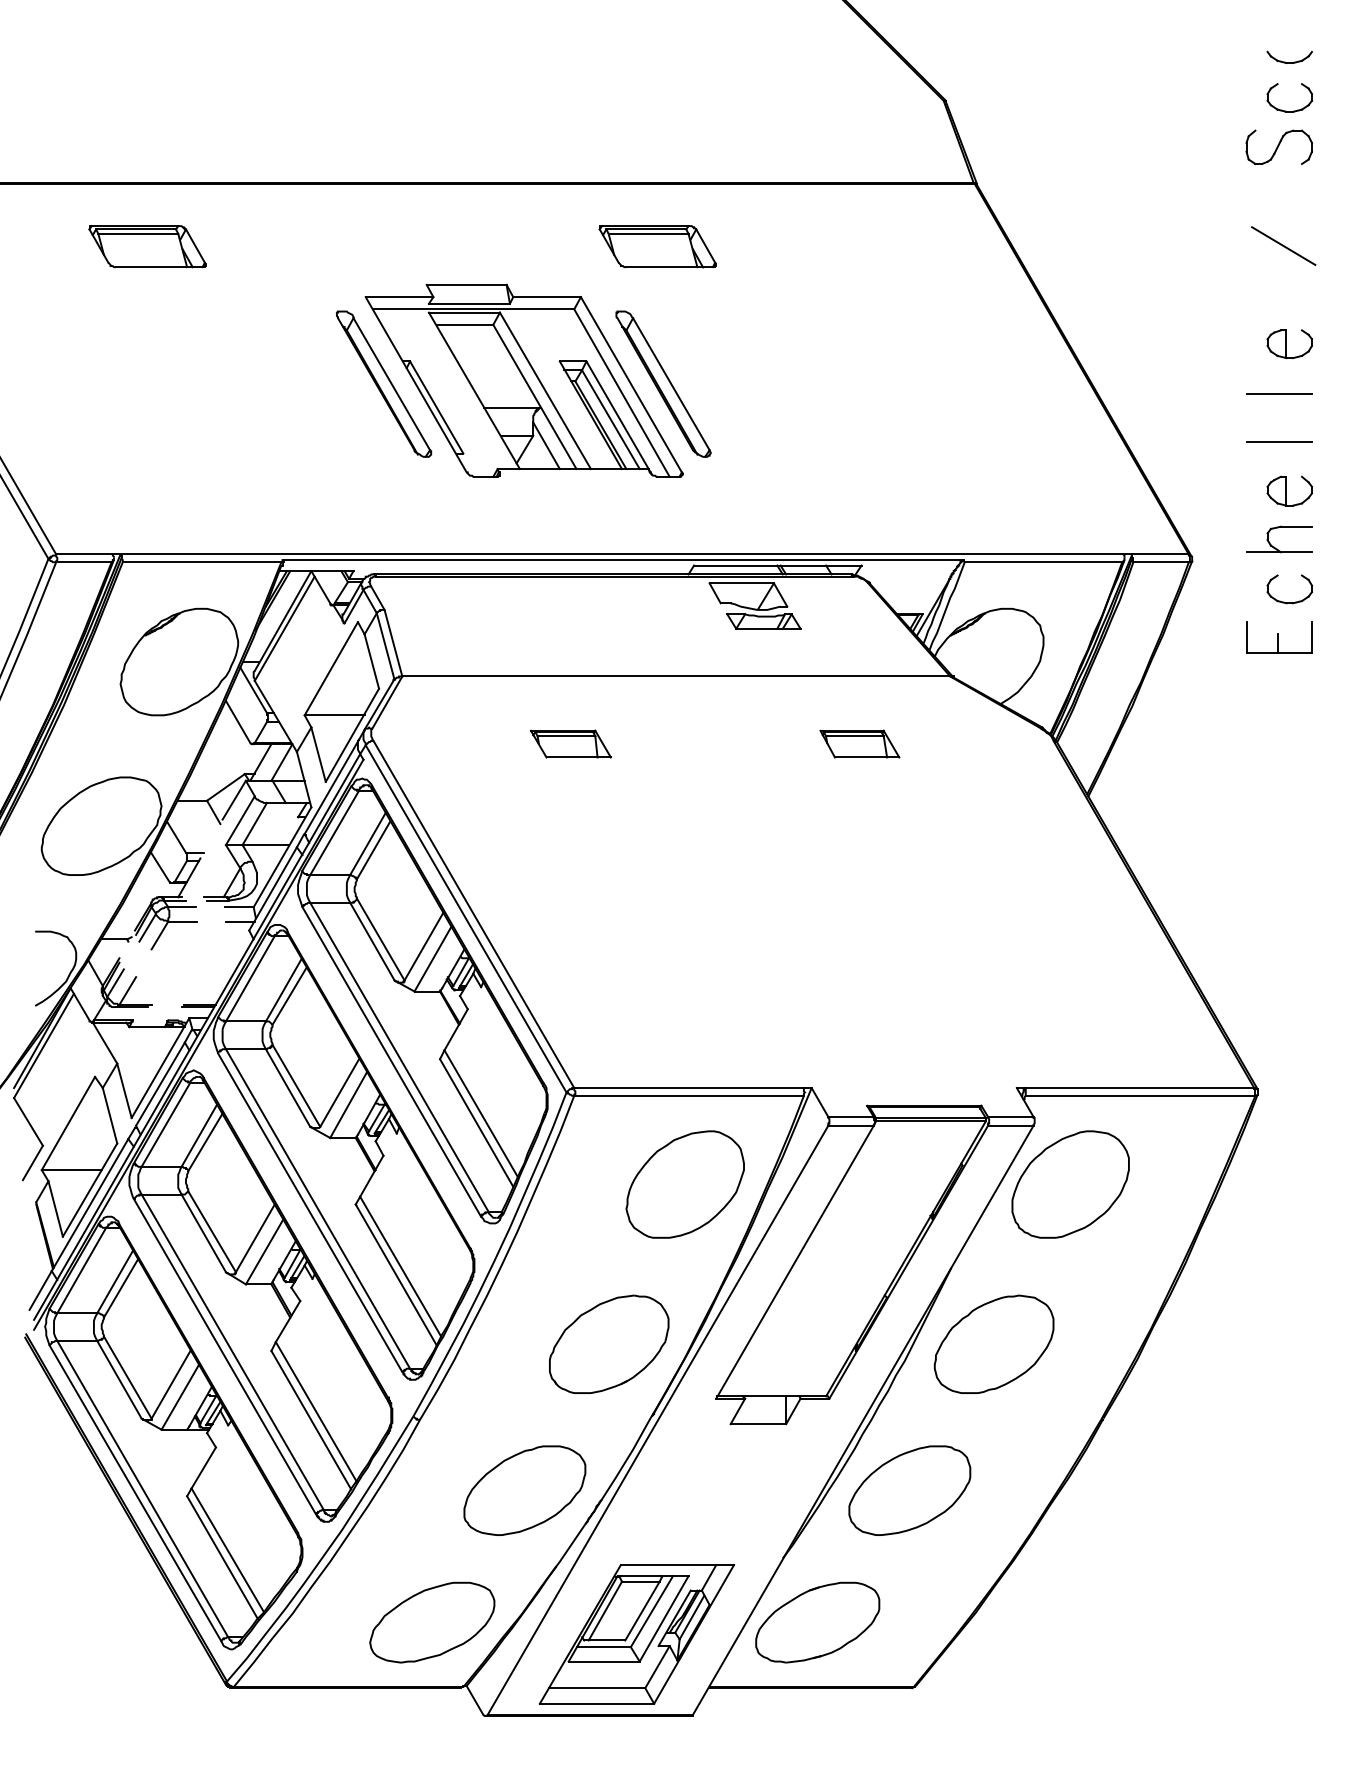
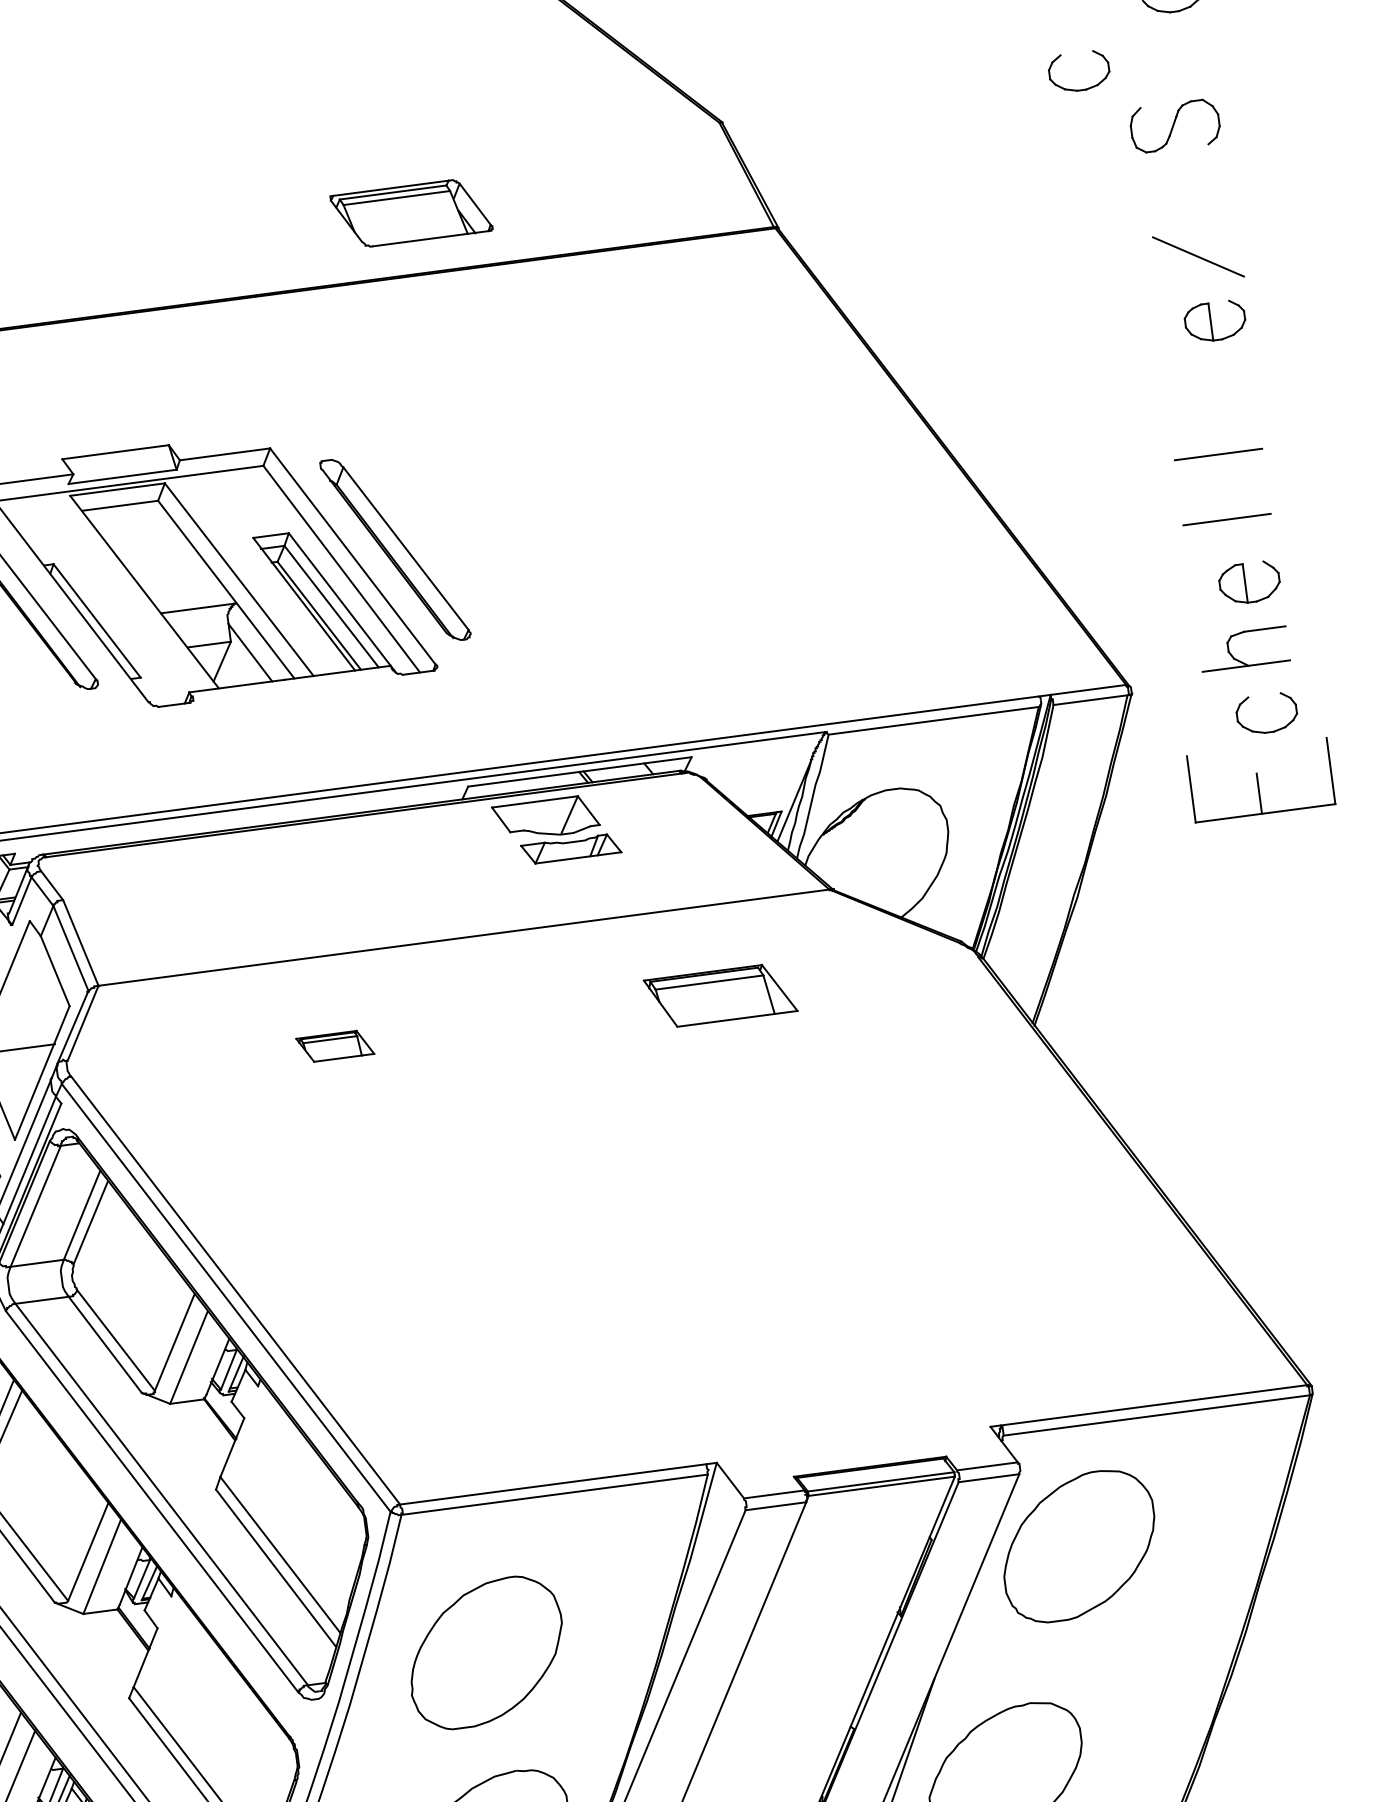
part: (1286, 110) -> (1077, 88), moved
part: (657, 246) -> (410, 213), moved
part: (1289, 344) -> (1214, 321), moved
part: (1279, 637) -> (1261, 779), size x1.6
part: (570, 743) -> (334, 1045), size x0.7
part: (859, 743) -> (720, 994), size x1.4
part: (684, 1184) -> (485, 1652), moved

